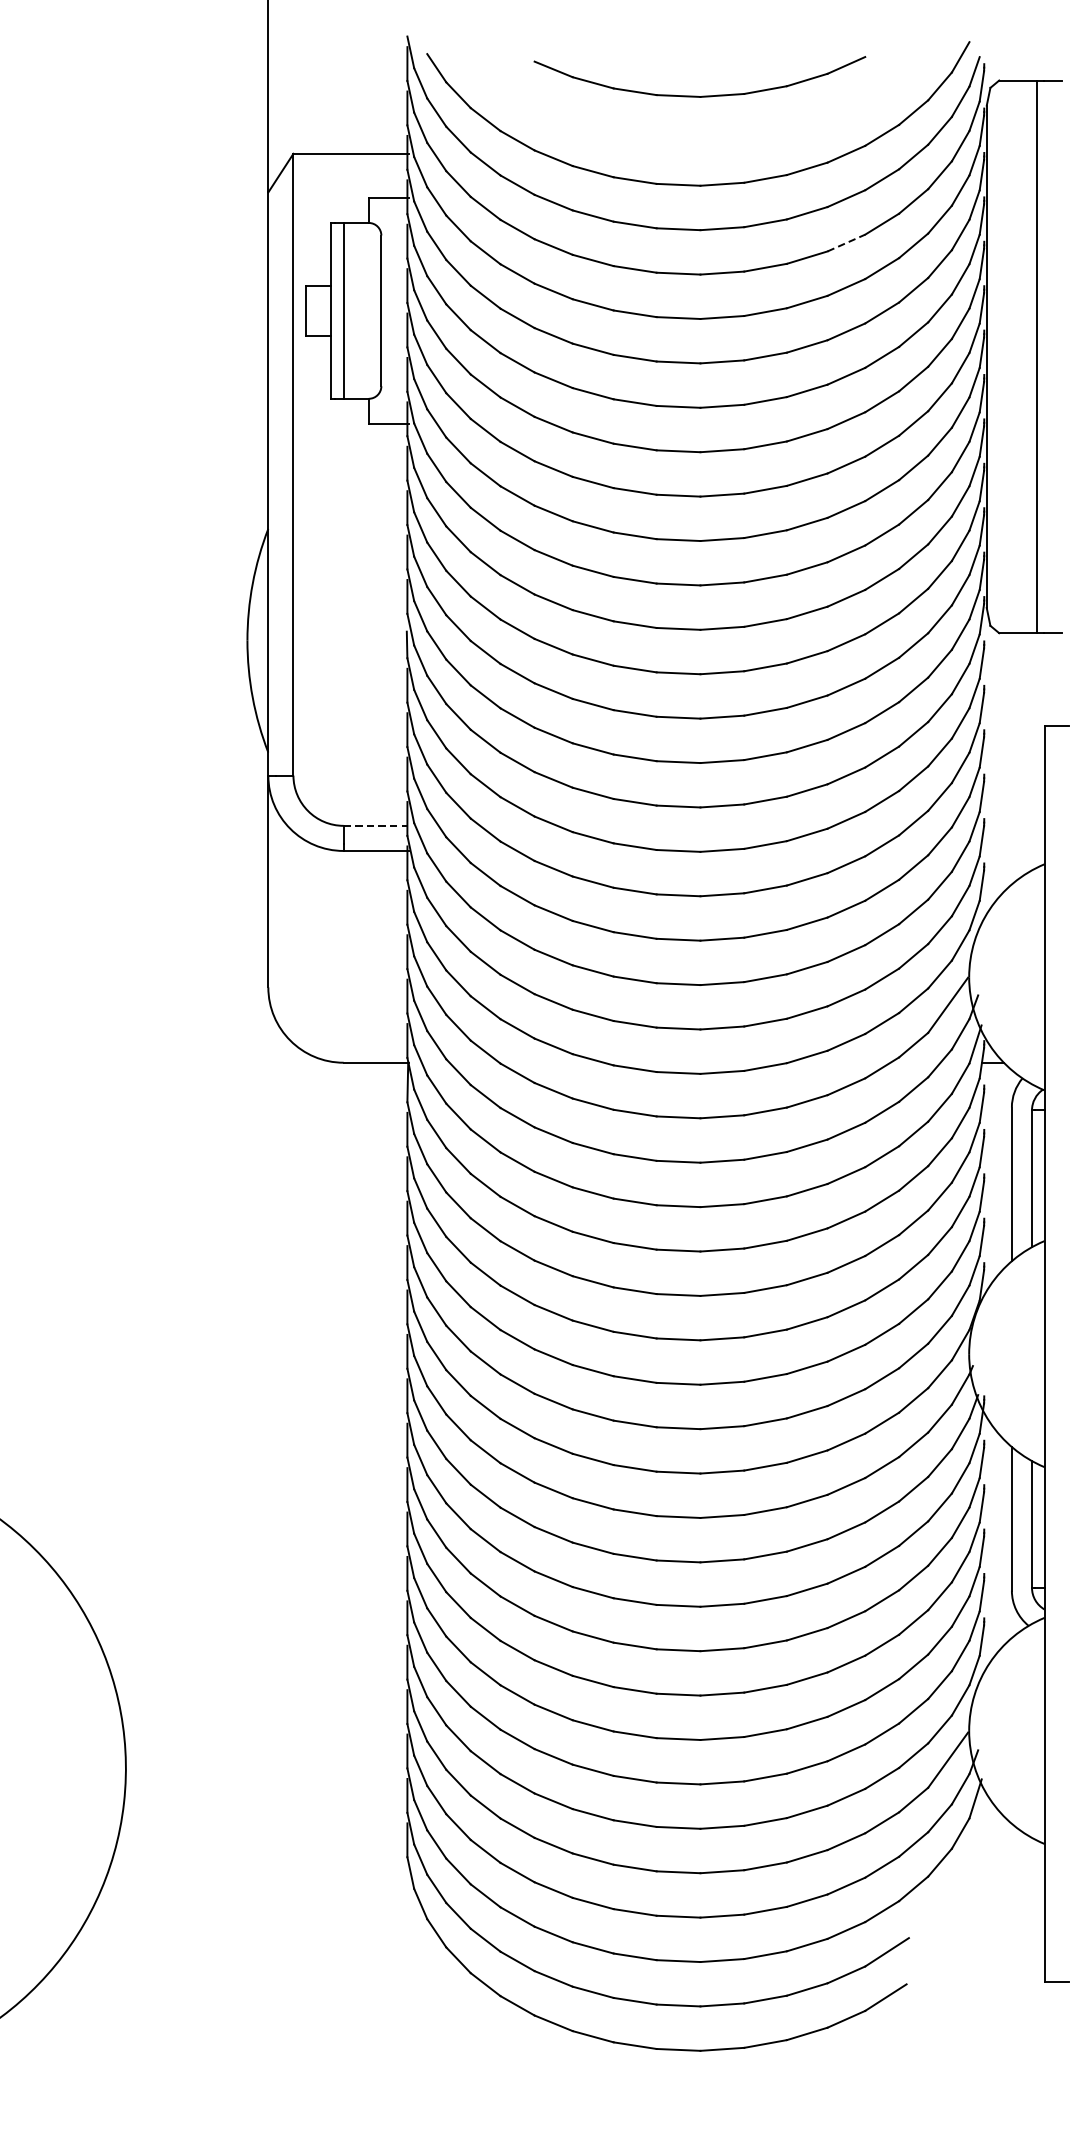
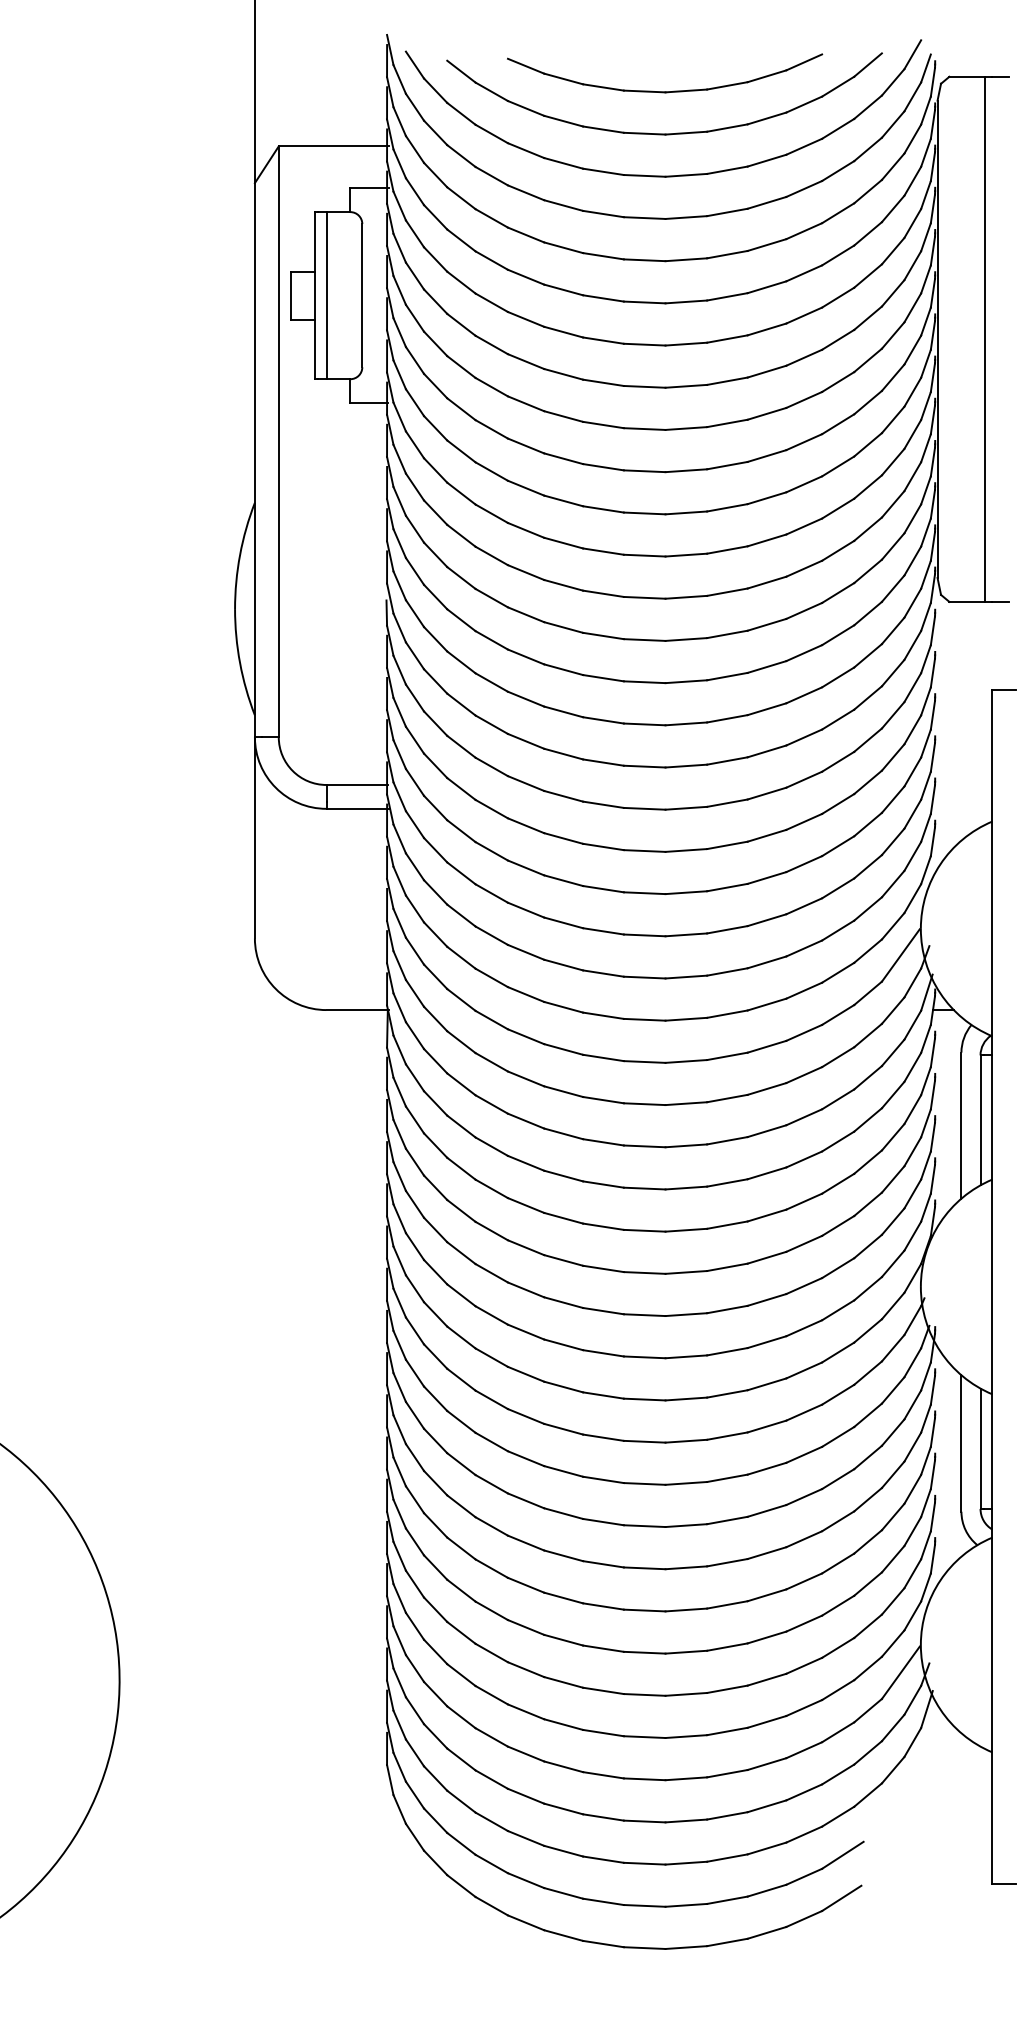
part: (699, 140) -> (664, 133), added
line: (846, 243) -> (804, 231), dashed -> solid
line: (376, 825) -> (357, 784), dashed -> solid

